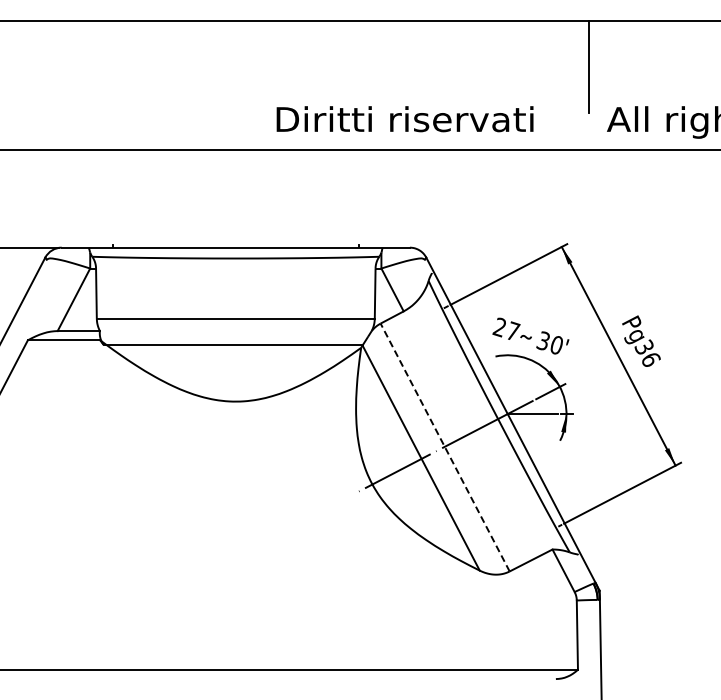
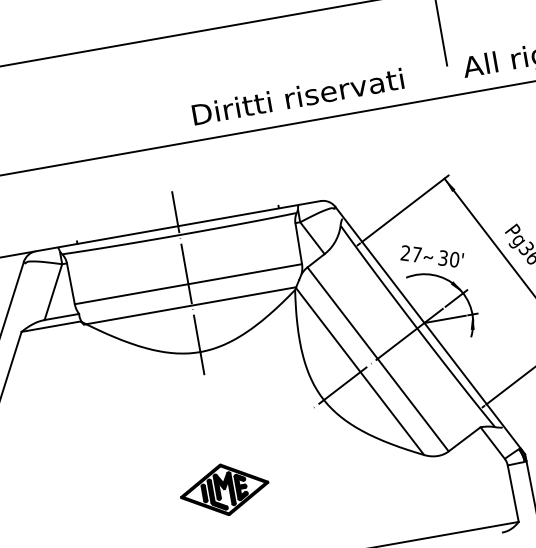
line: (235, 316) -> (187, 282), added
line: (445, 447) -> (378, 359), dashed -> solid
part: (235, 569) -> (224, 489), added

